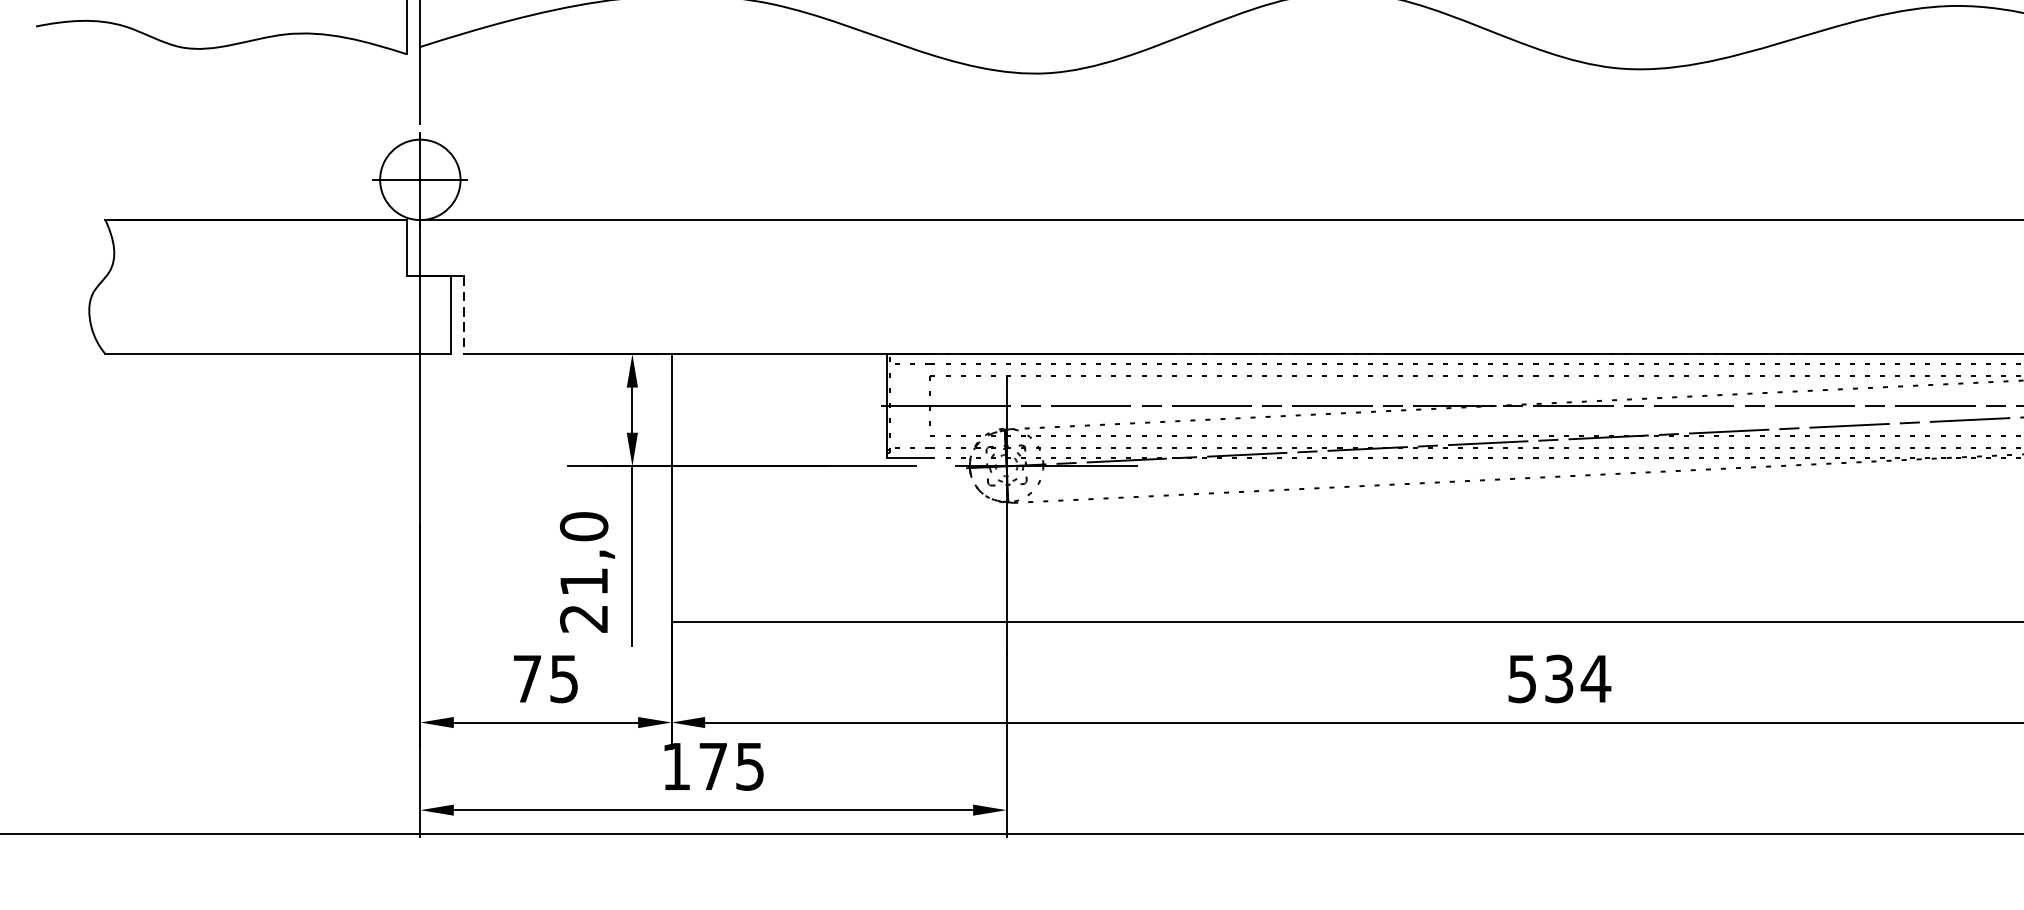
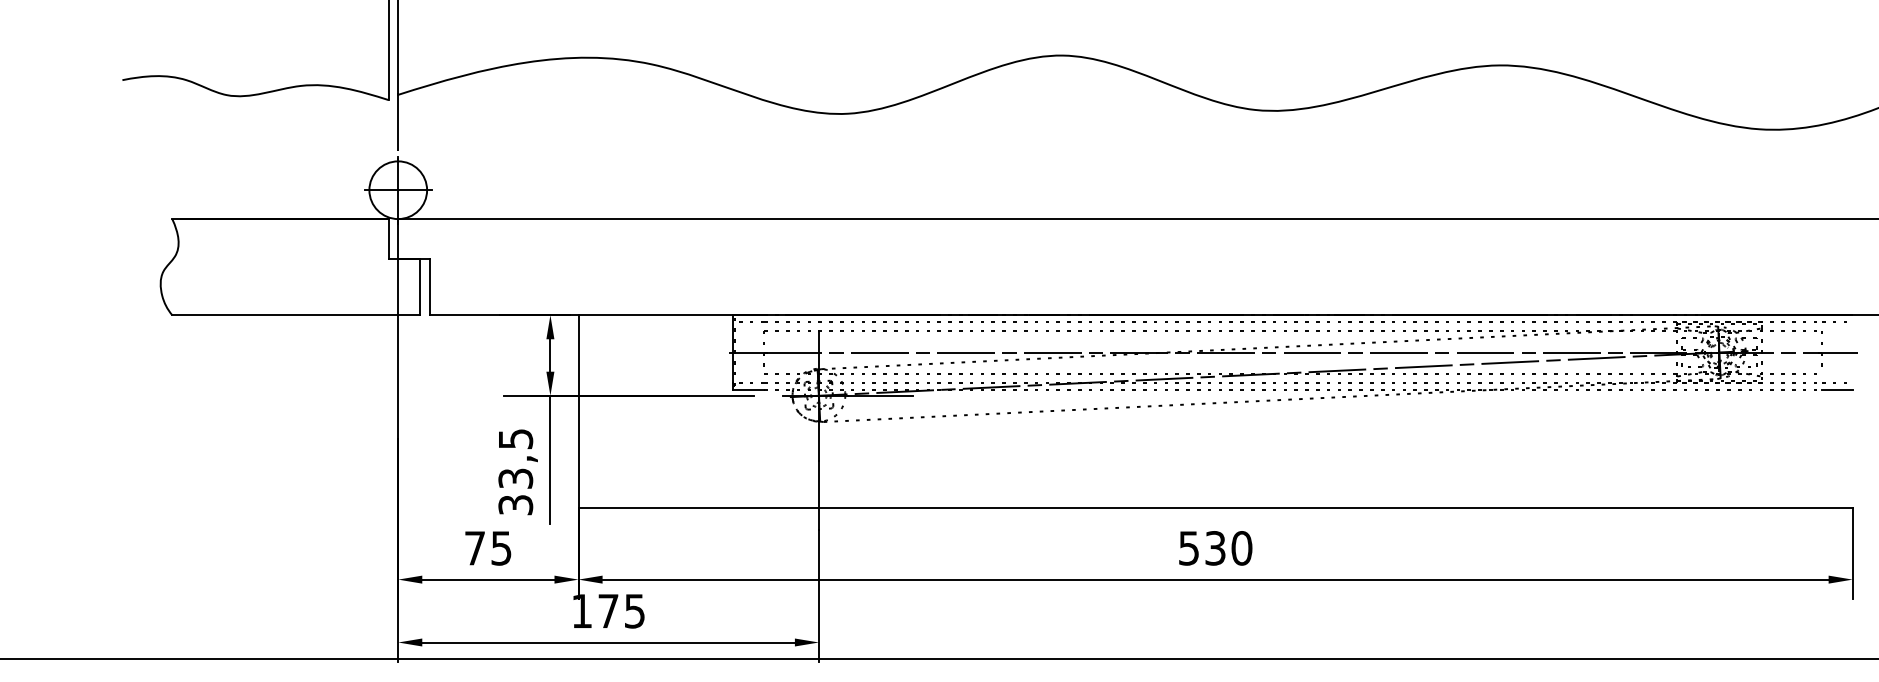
line: (463, 315) -> (429, 287), dashed -> solid
text: (583, 571) -> (515, 471), 21,0 -> 33,5
text: (1595, 679) -> (1241, 548), 534 -> 530

